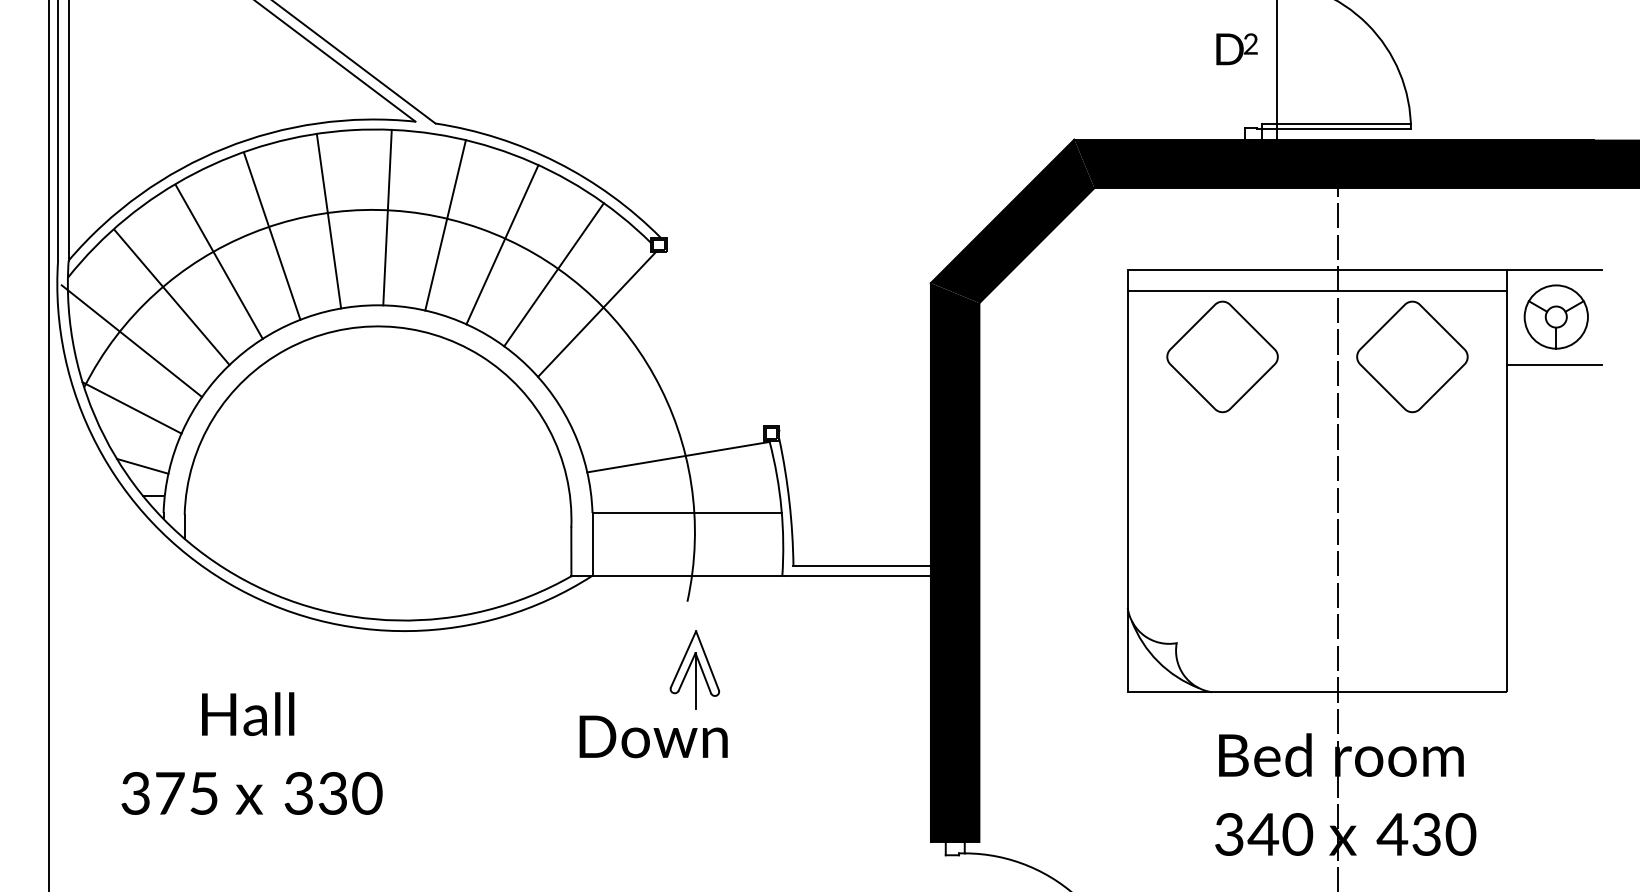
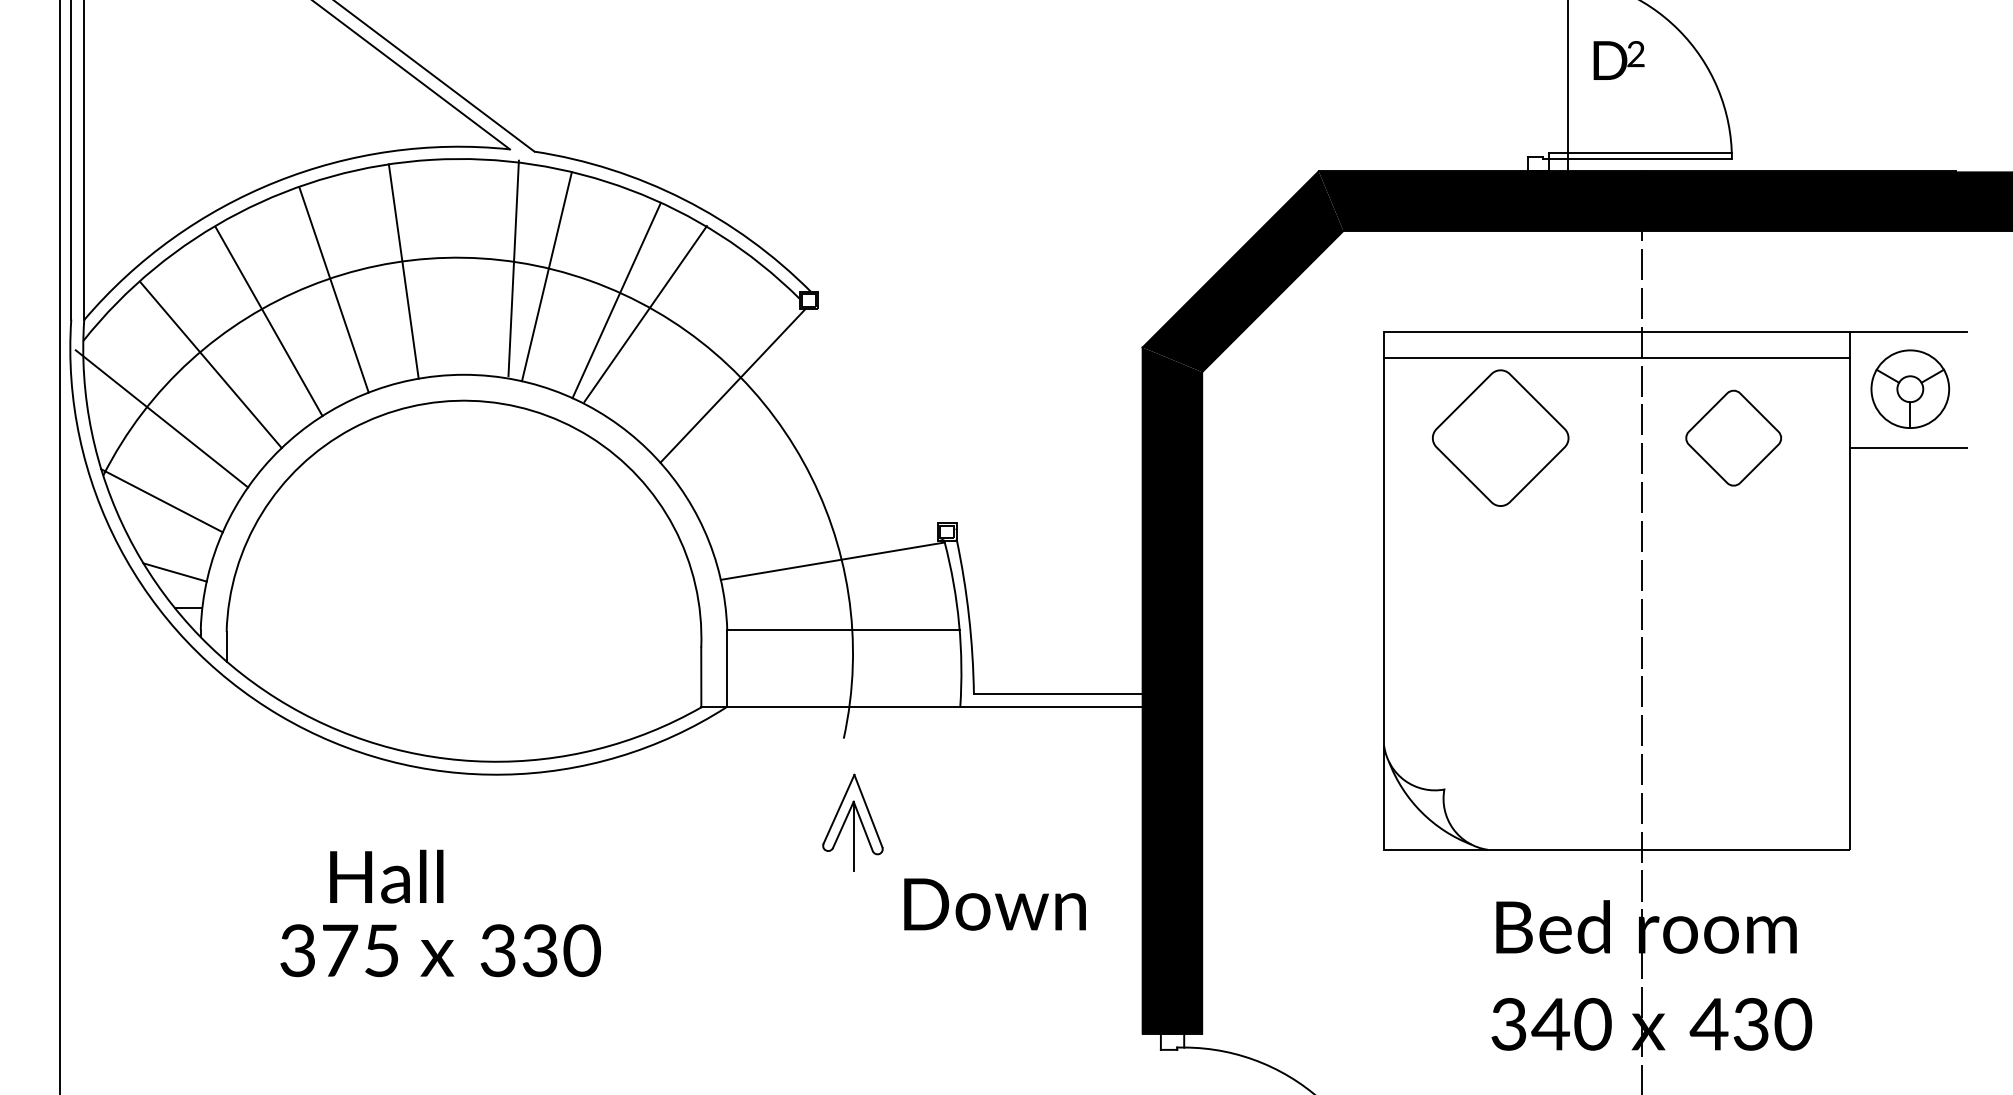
text: (1236, 49) -> (1618, 60), moved
line: (387, 217) -> (513, 268), moved
line: (553, 274) -> (645, 313), moved
part: (1412, 356) -> (1733, 437), size x0.7
text: (248, 713) -> (387, 875), moved
text: (653, 736) -> (994, 904), moved
text: (251, 793) -> (440, 950), moved

